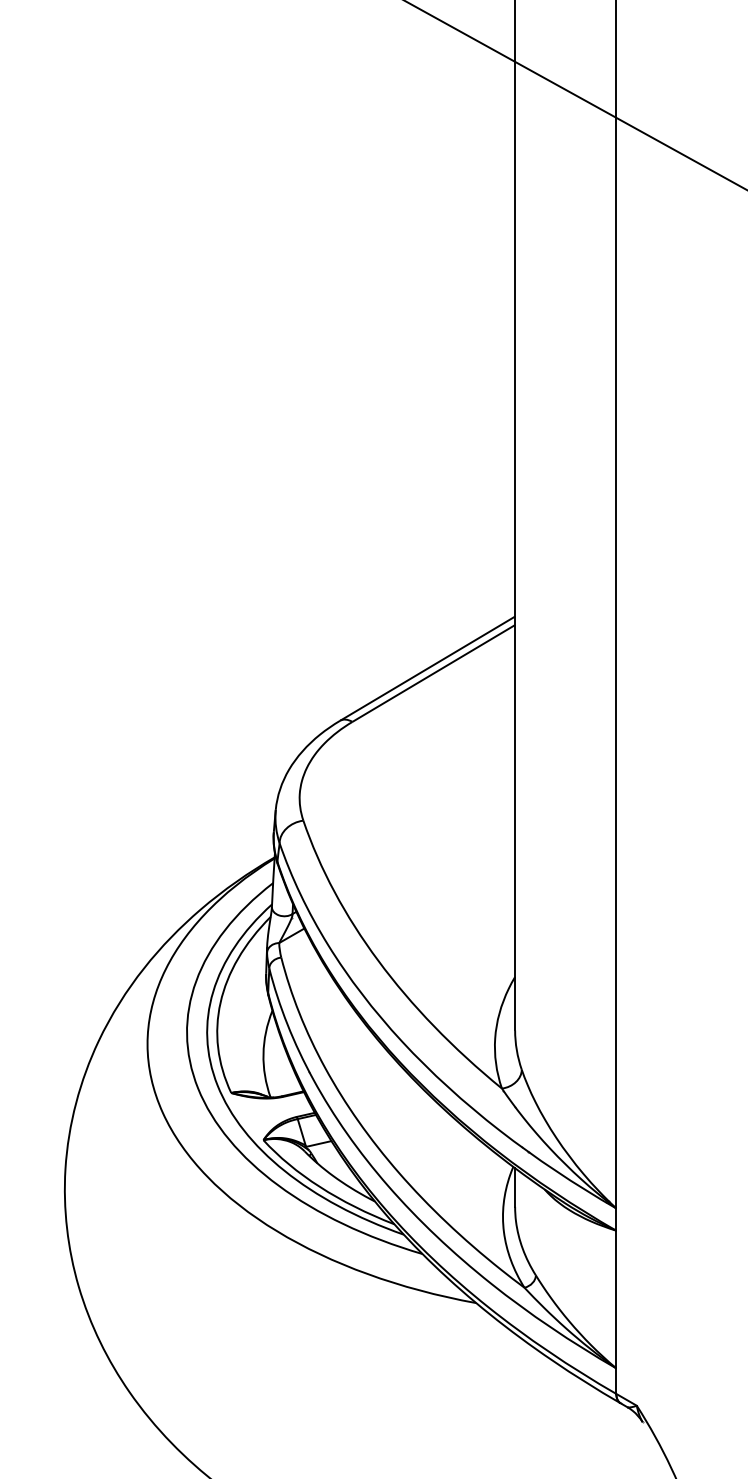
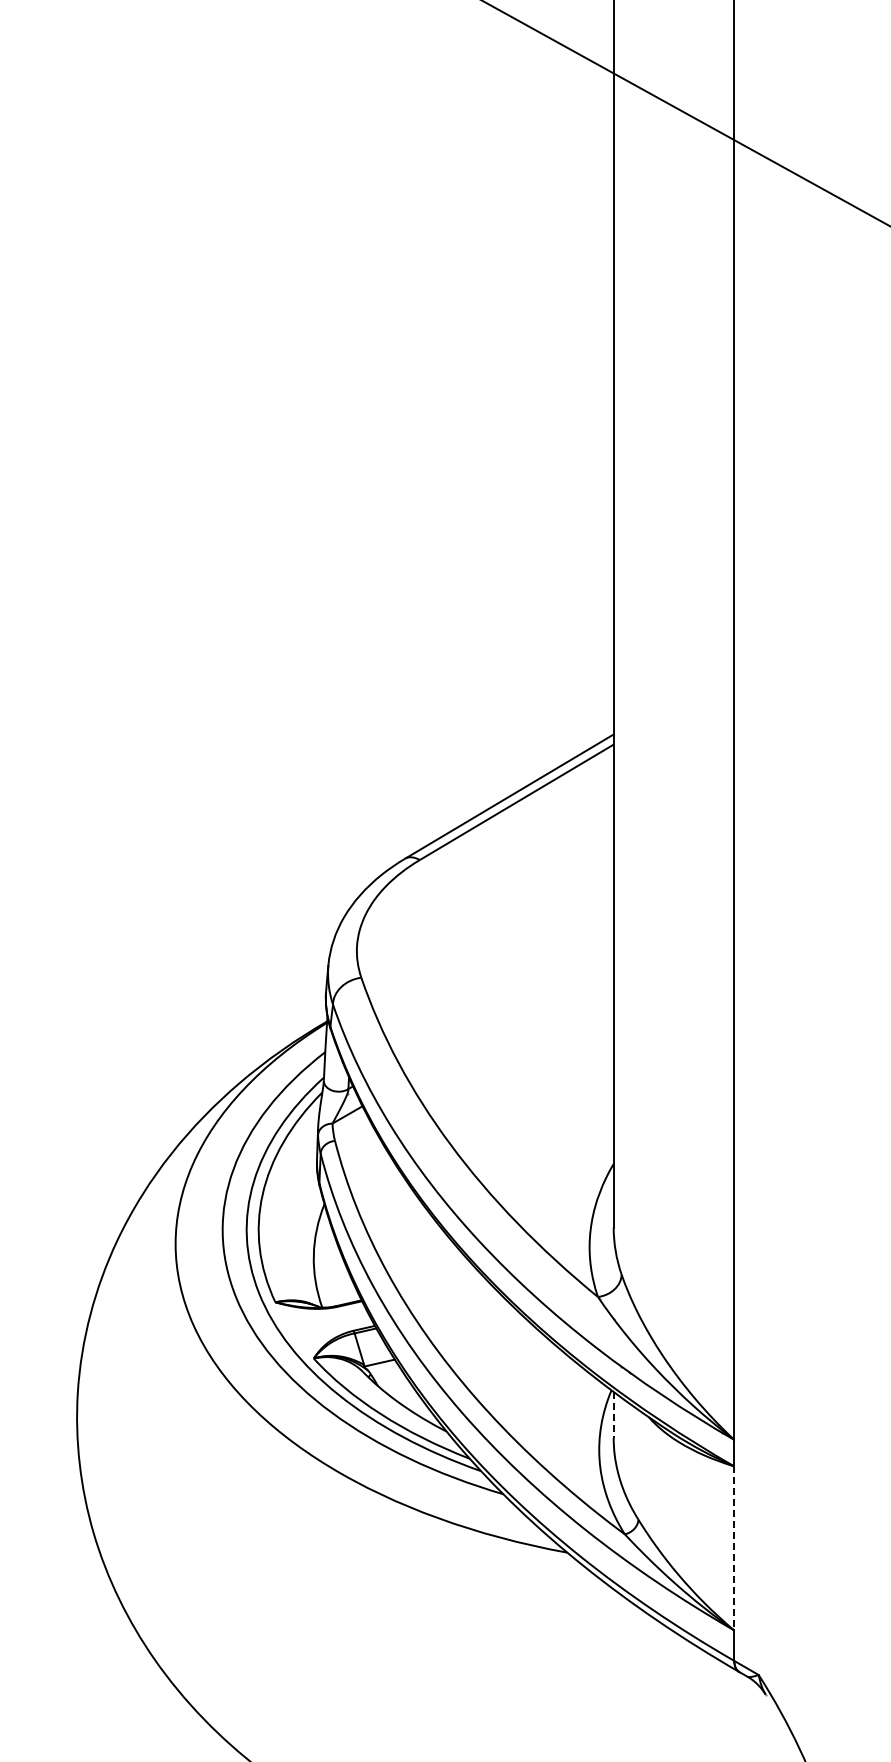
line: (514, 1187) -> (613, 1414), solid -> dashed
line: (616, 1299) -> (734, 1548), solid -> dashed

